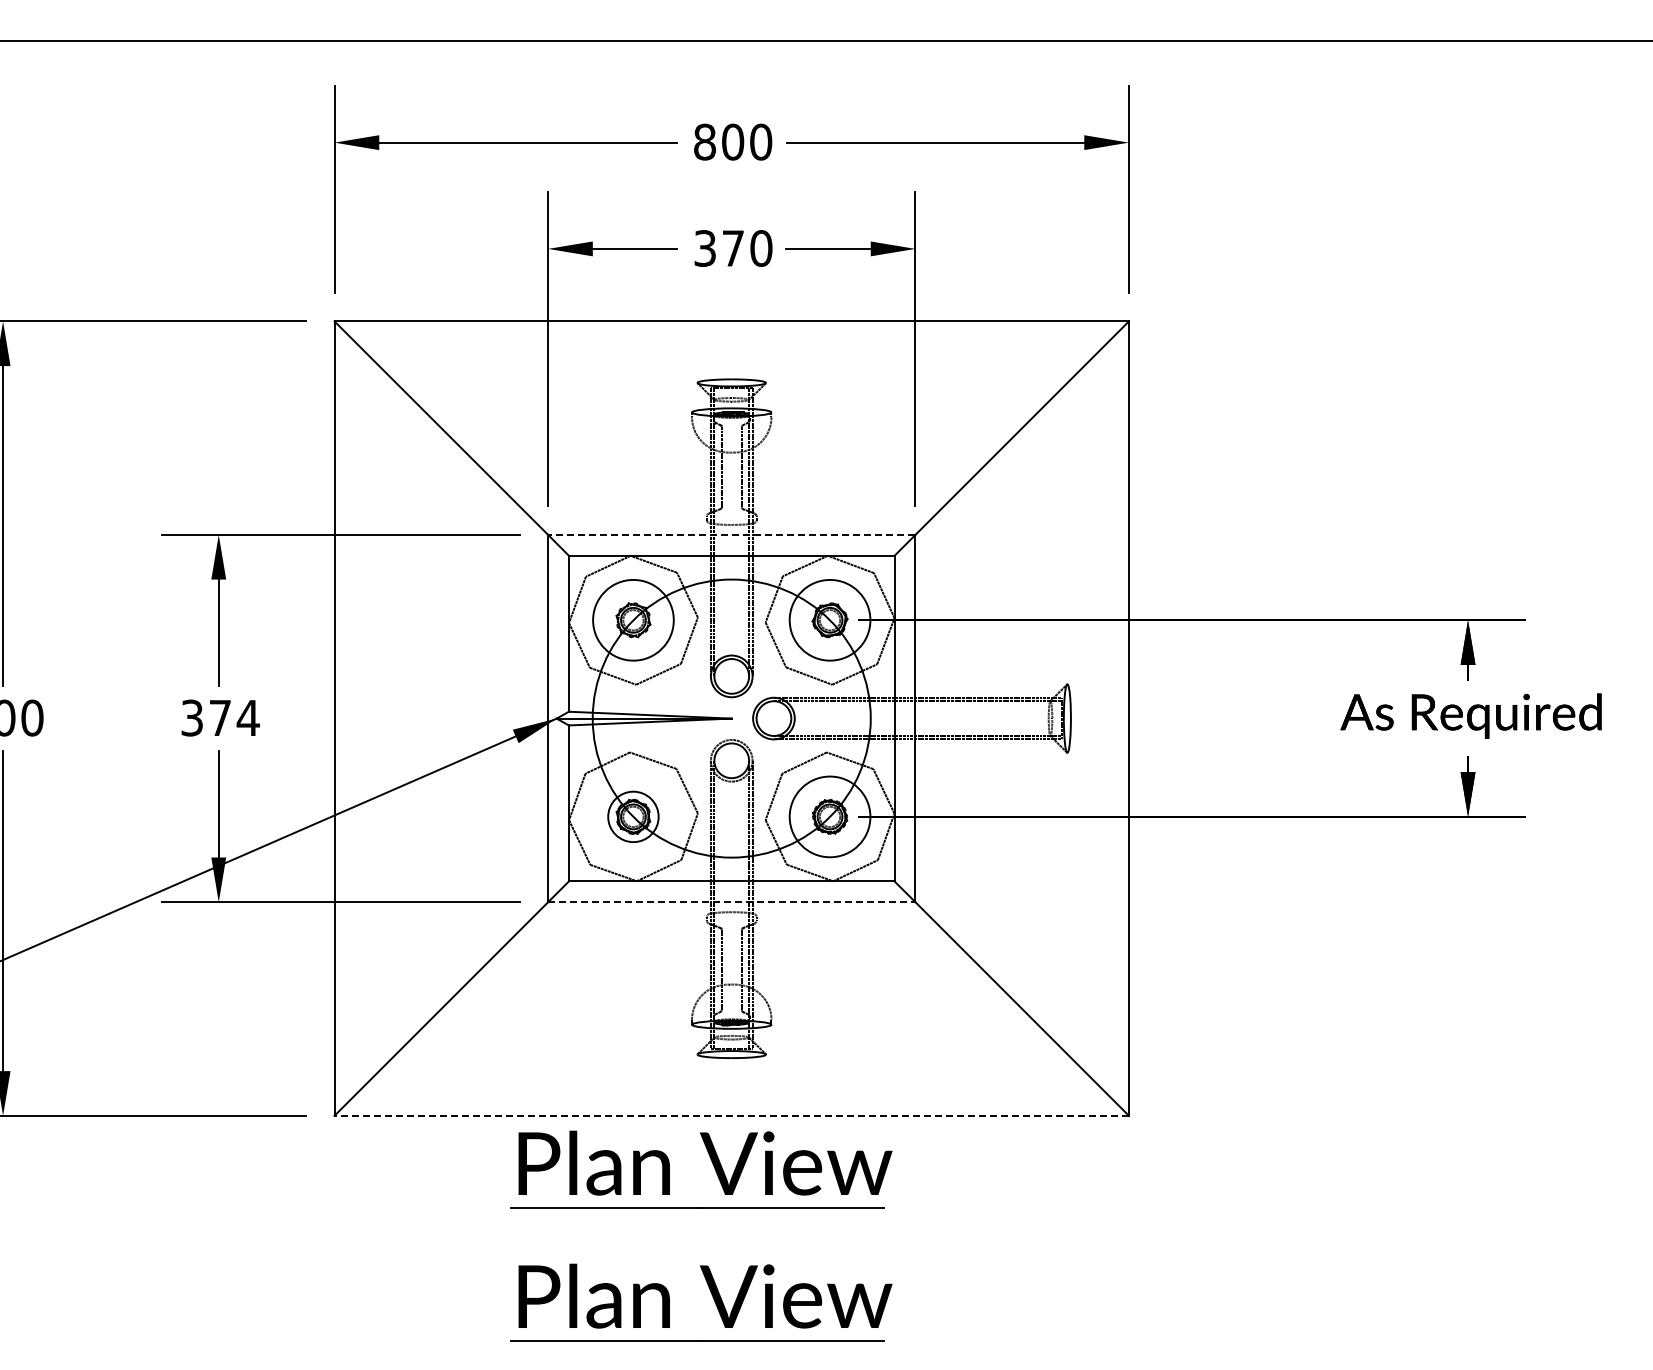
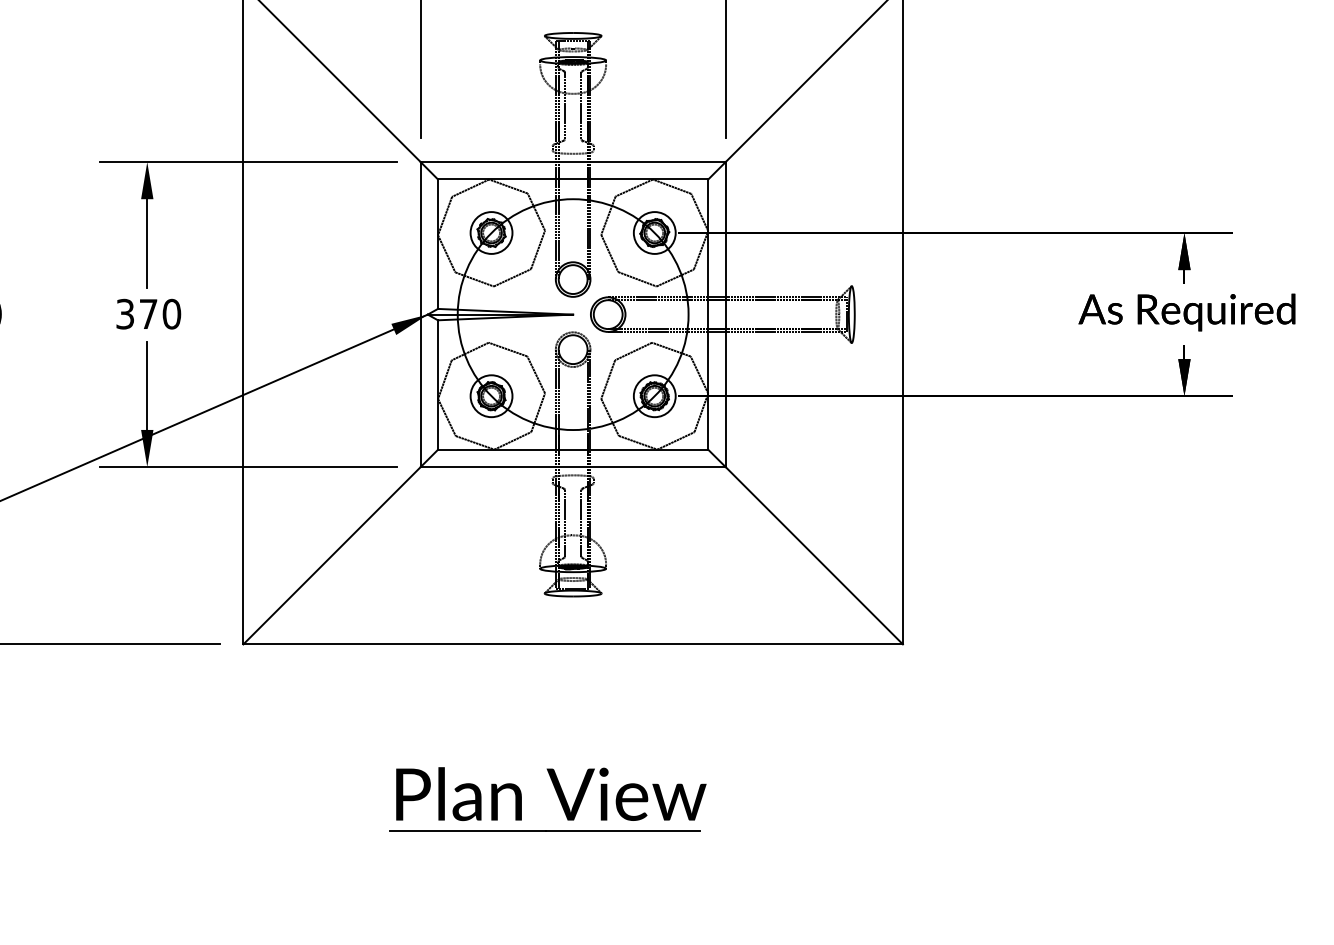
line: (731, 534) -> (572, 161), dashed -> solid
circle: (633, 620) -> (491, 233), size x0.62
circle: (829, 620) -> (654, 233), size x0.62
text: (247, 717) -> (171, 313), 374 -> 370
circle: (829, 816) -> (654, 395), size x0.62
line: (731, 902) -> (572, 467), dashed -> solid
line: (731, 1115) -> (572, 644), dashed -> solid
part: (712, 1164) -> (557, 684), removed

